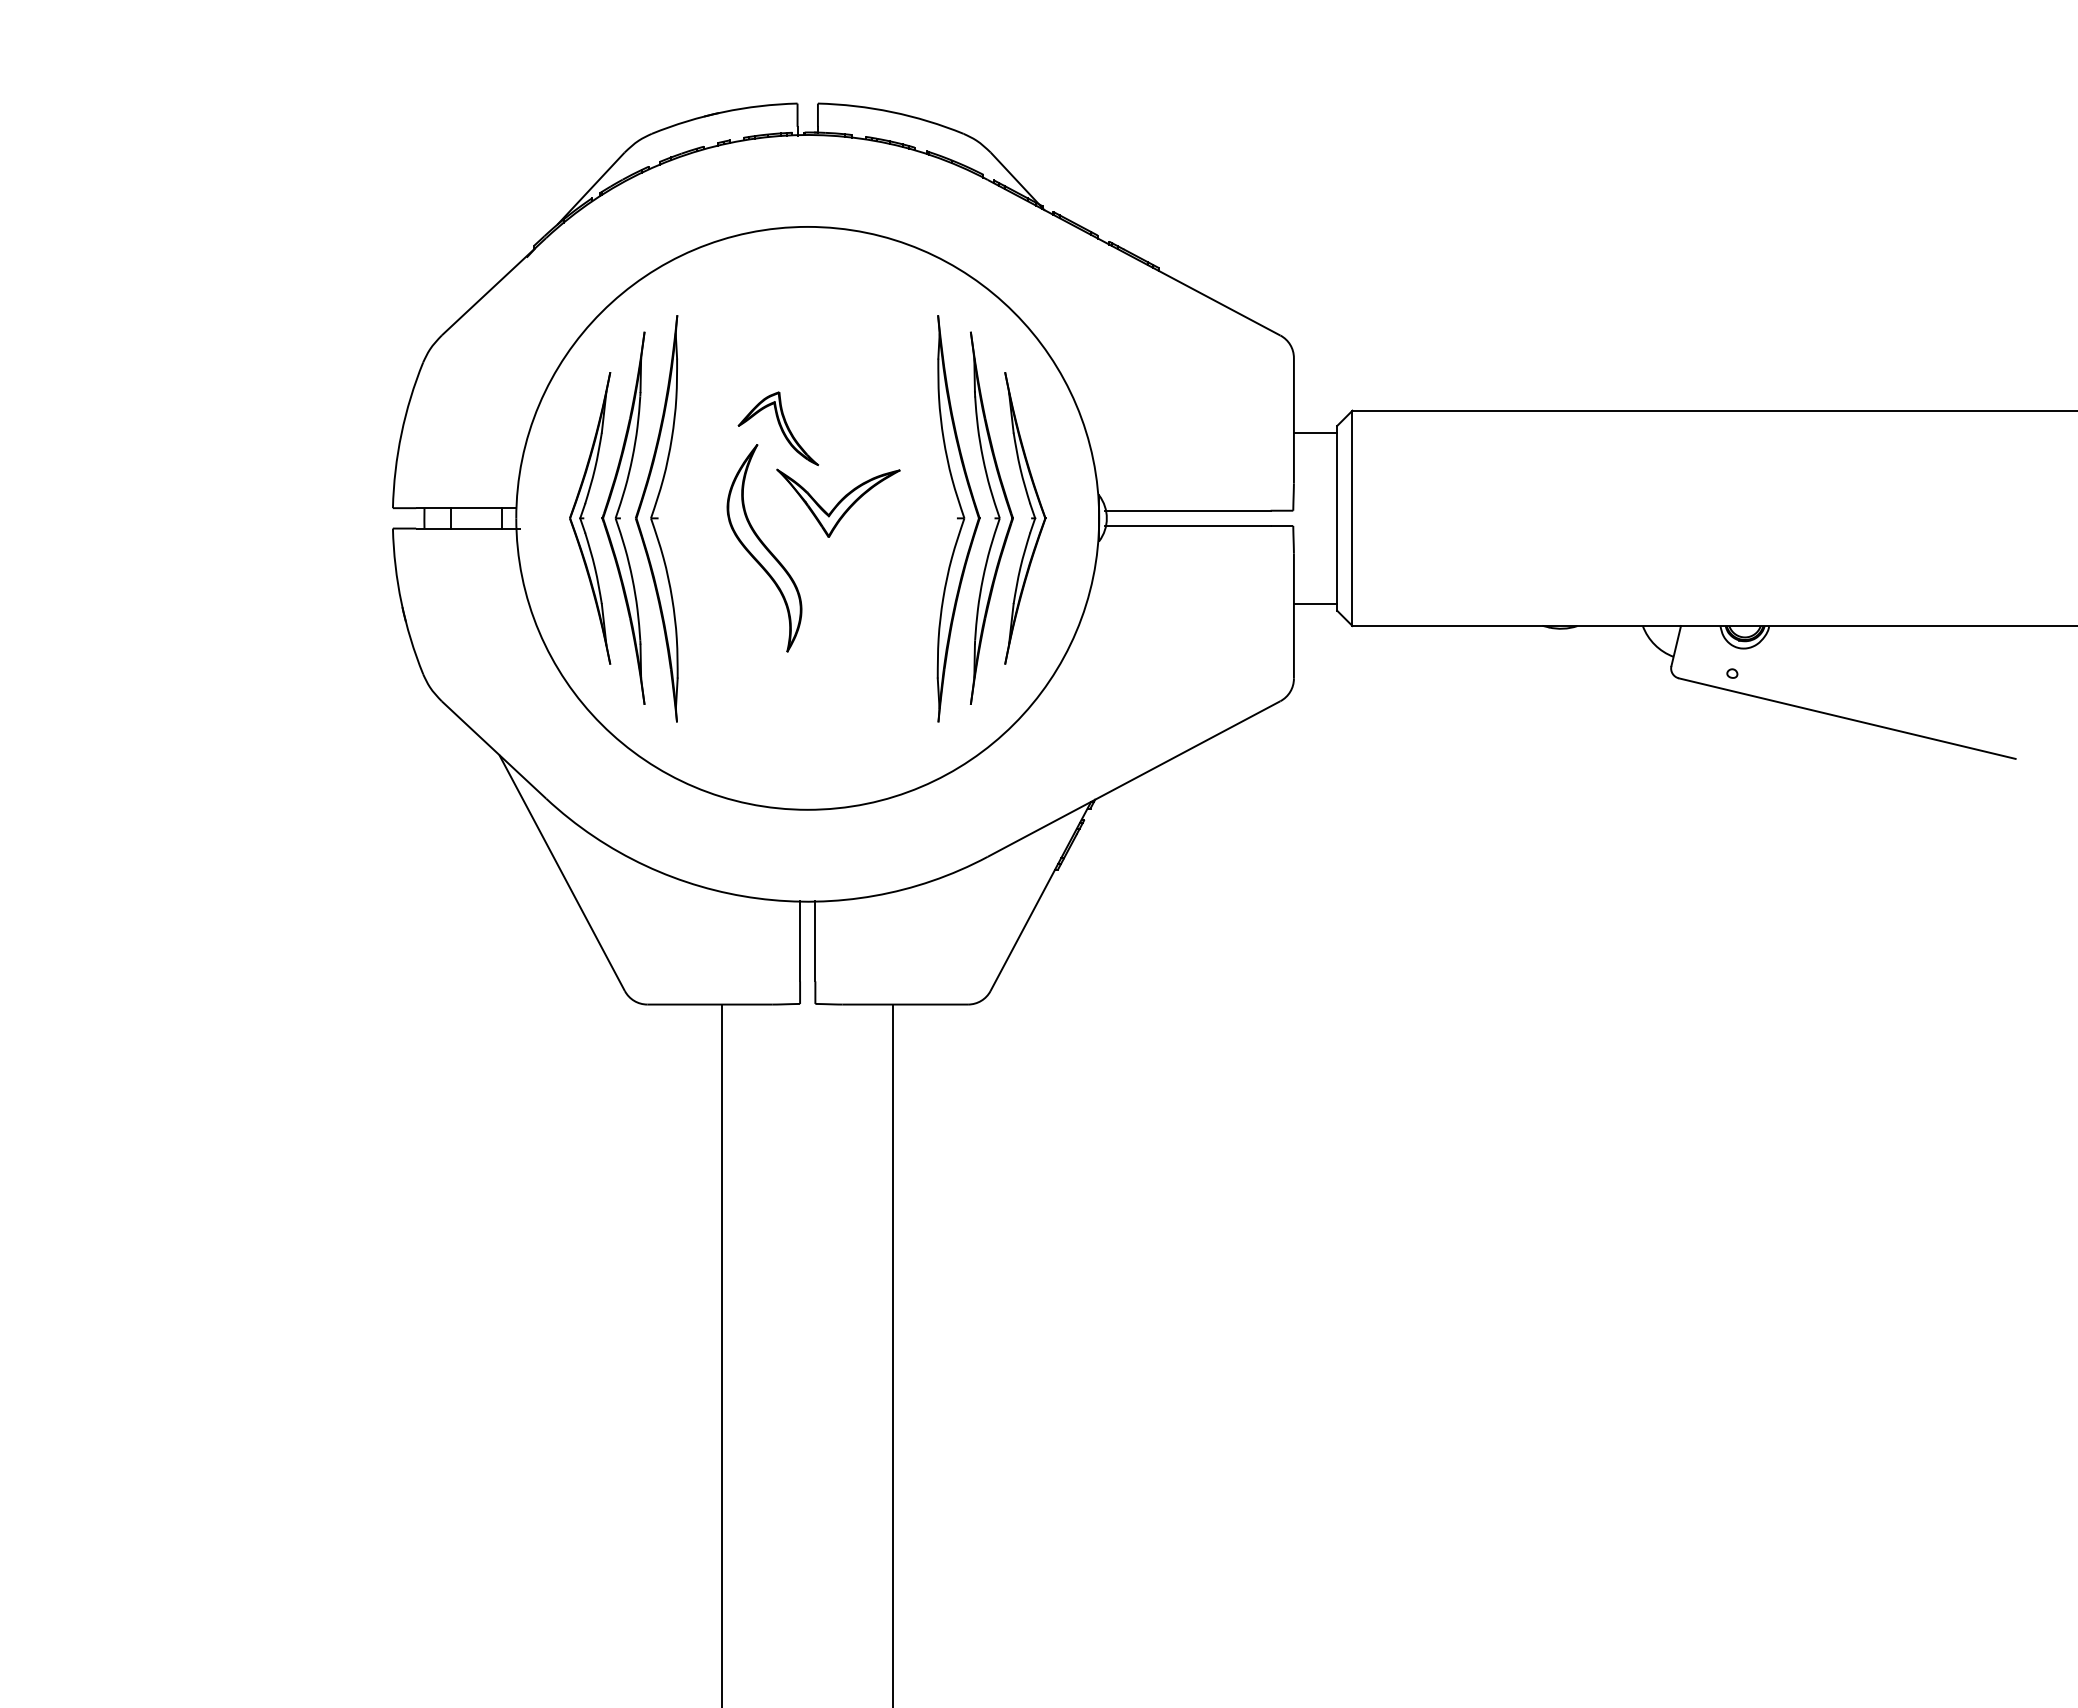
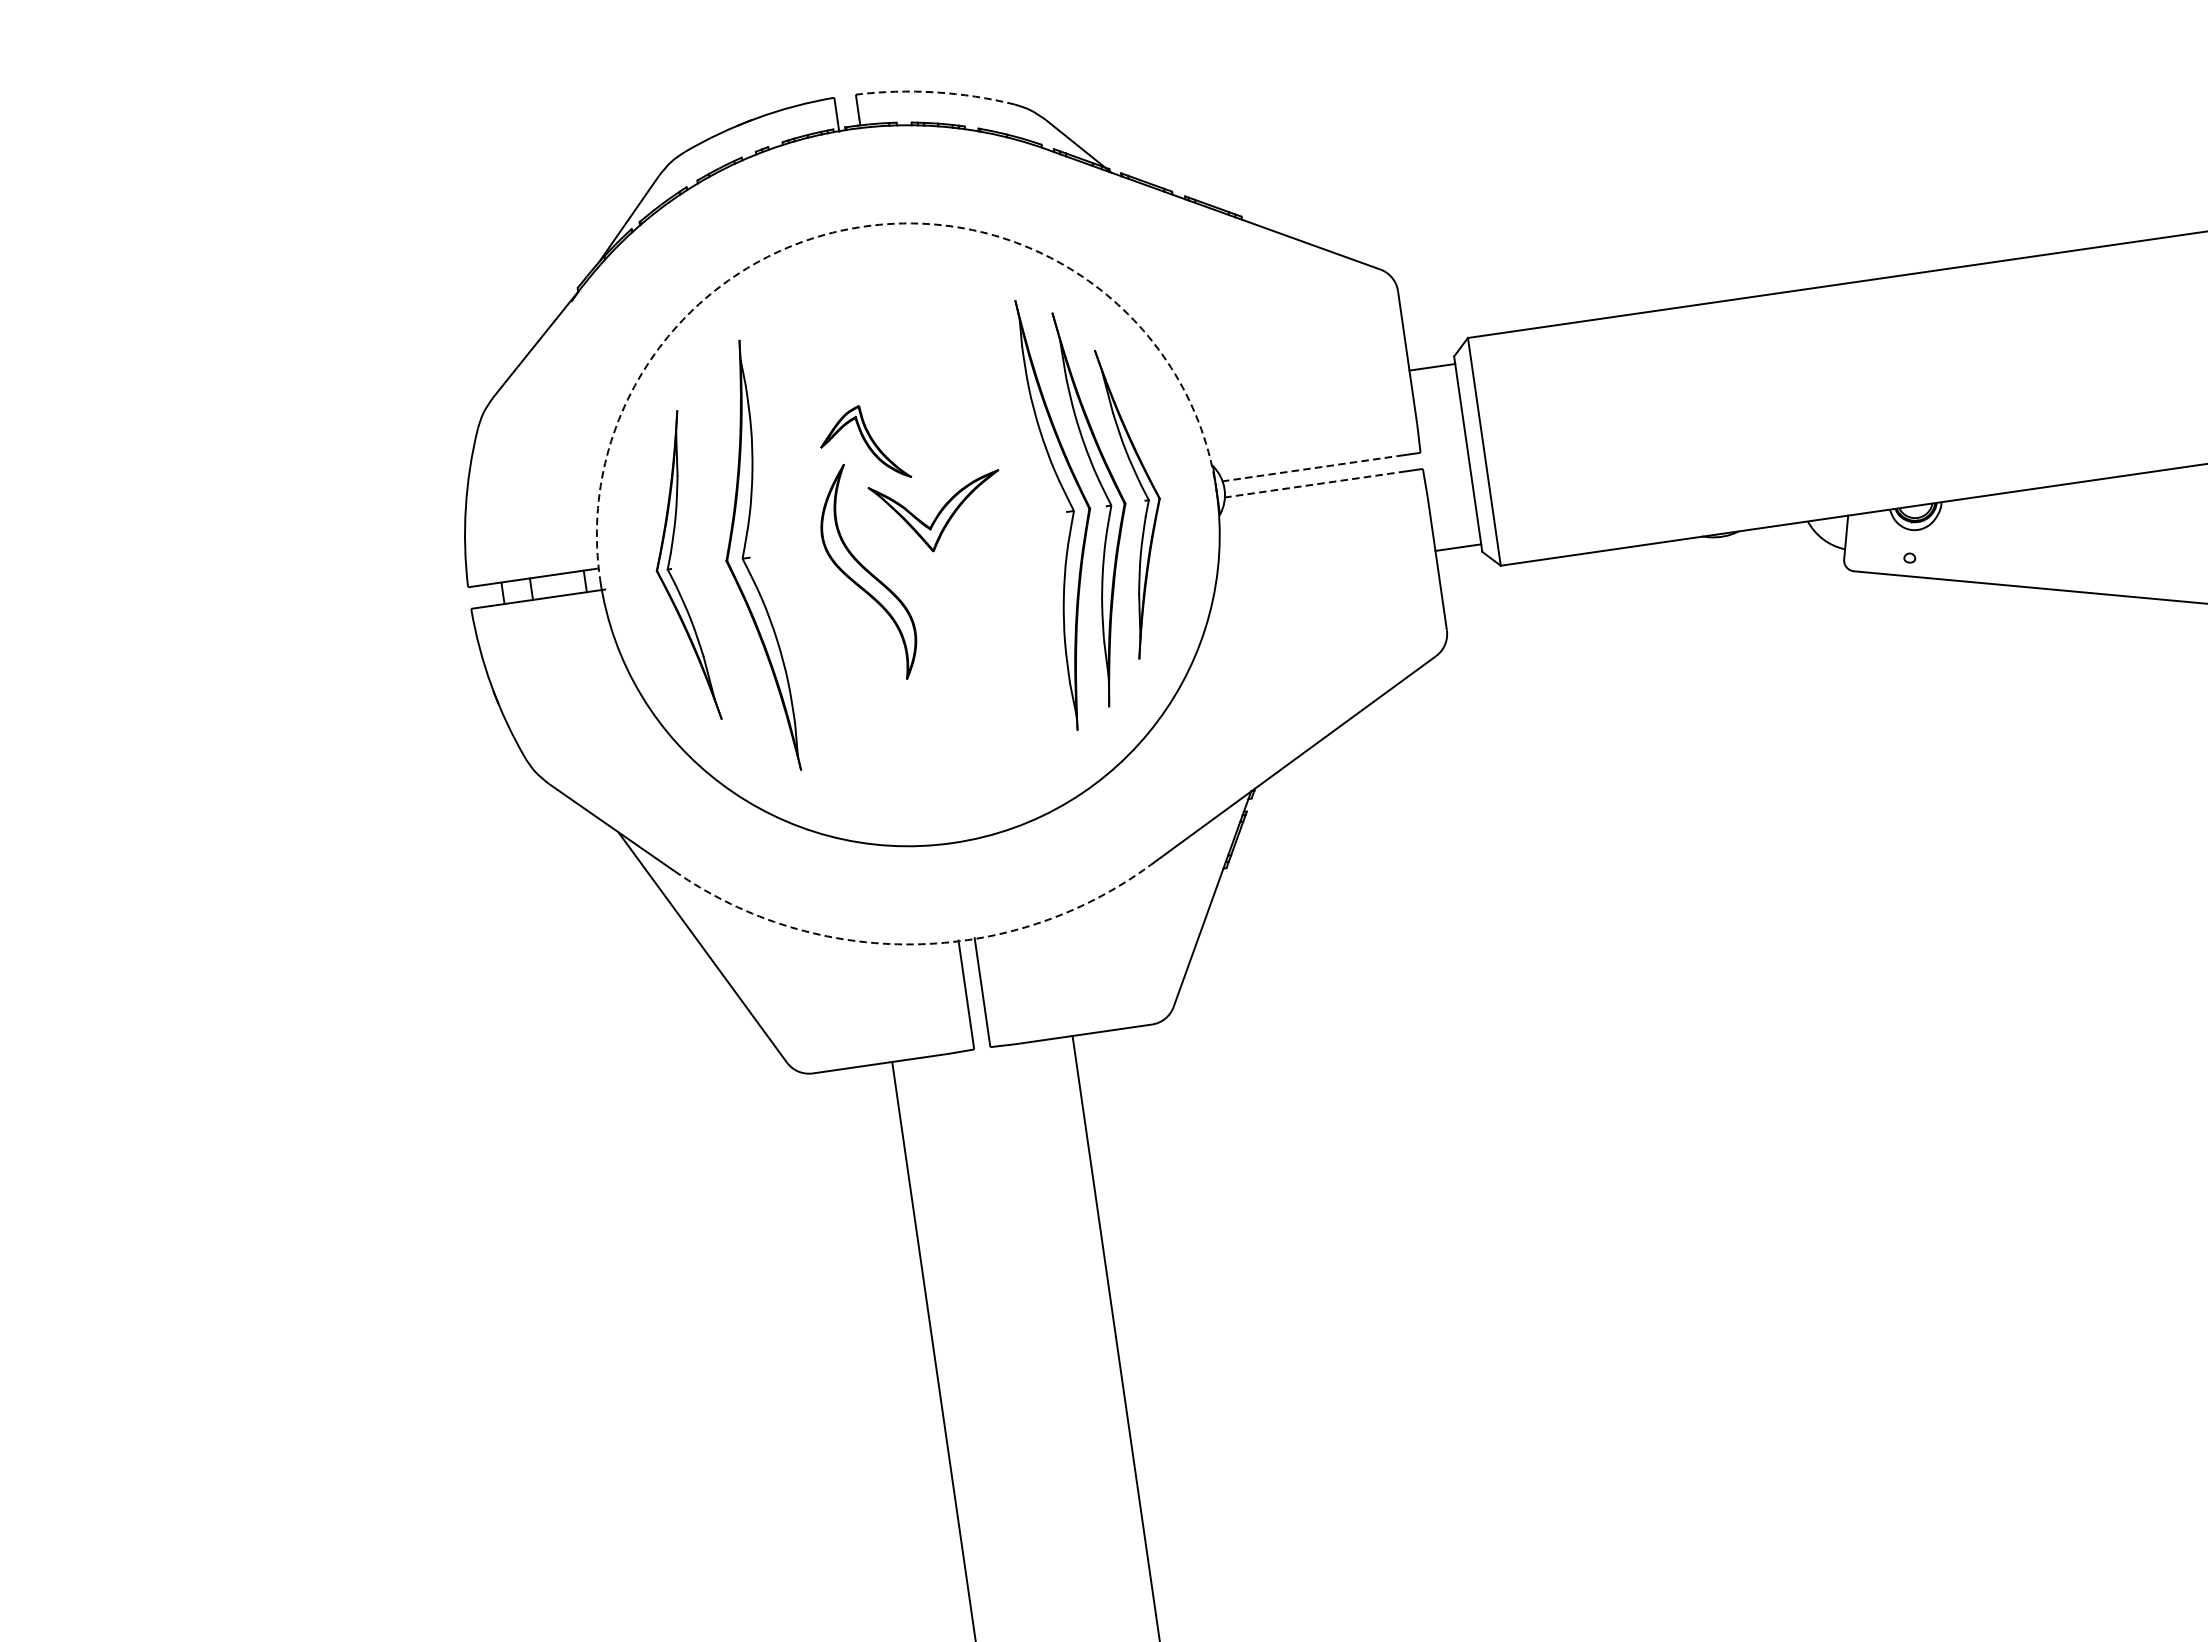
arc: (892, 112) -> (936, 92), solid -> dashed
arc: (807, 226) -> (863, 226), solid -> dashed
line: (1187, 510) -> (1308, 468), solid -> dashed
part: (623, 517) -> (713, 562), removed
line: (1188, 526) -> (1312, 485), solid -> dashed
arc: (757, 898) -> (913, 944), solid -> dashed

